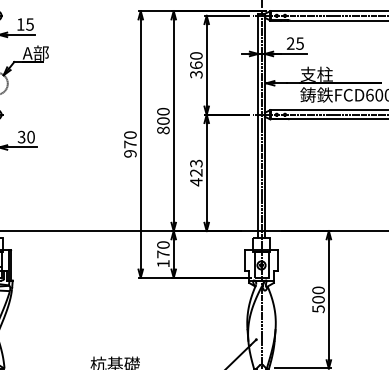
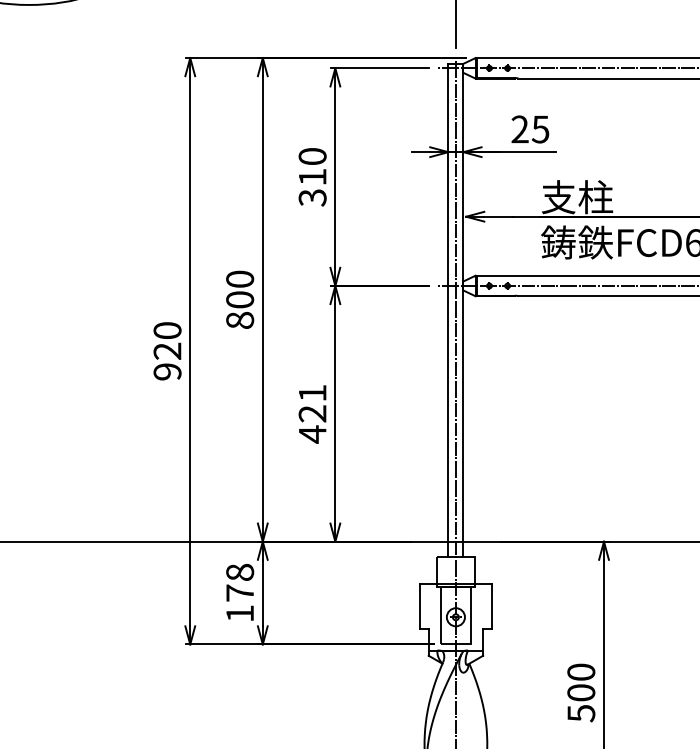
text: (196, 64) -> (312, 175), 360 -> 310
text: (130, 144) -> (167, 351), 970 -> 920
text: (196, 163) -> (312, 393), 423 -> 421
text: (163, 244) -> (240, 571), 170 -> 178

